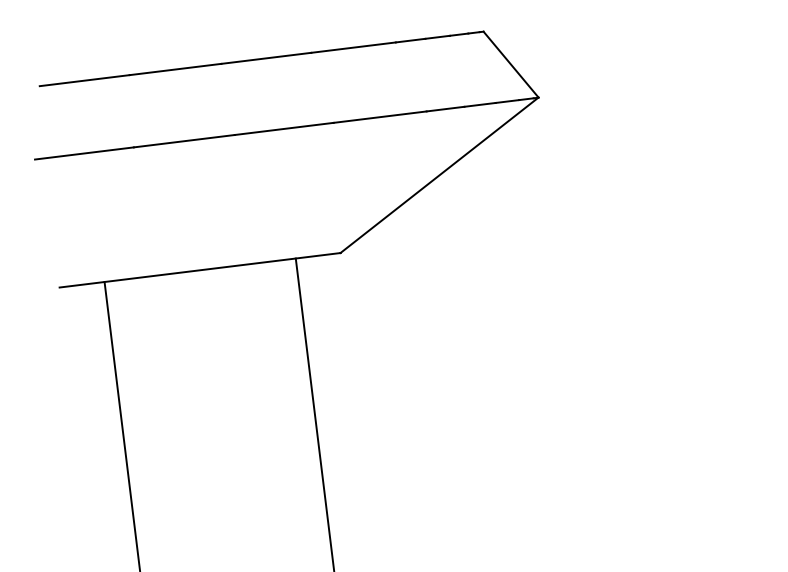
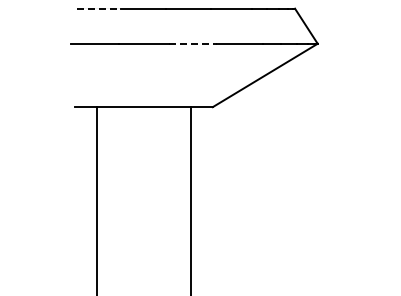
line: (84, 80) -> (99, 8), solid -> dashed
line: (285, 128) -> (193, 43), solid -> dashed

